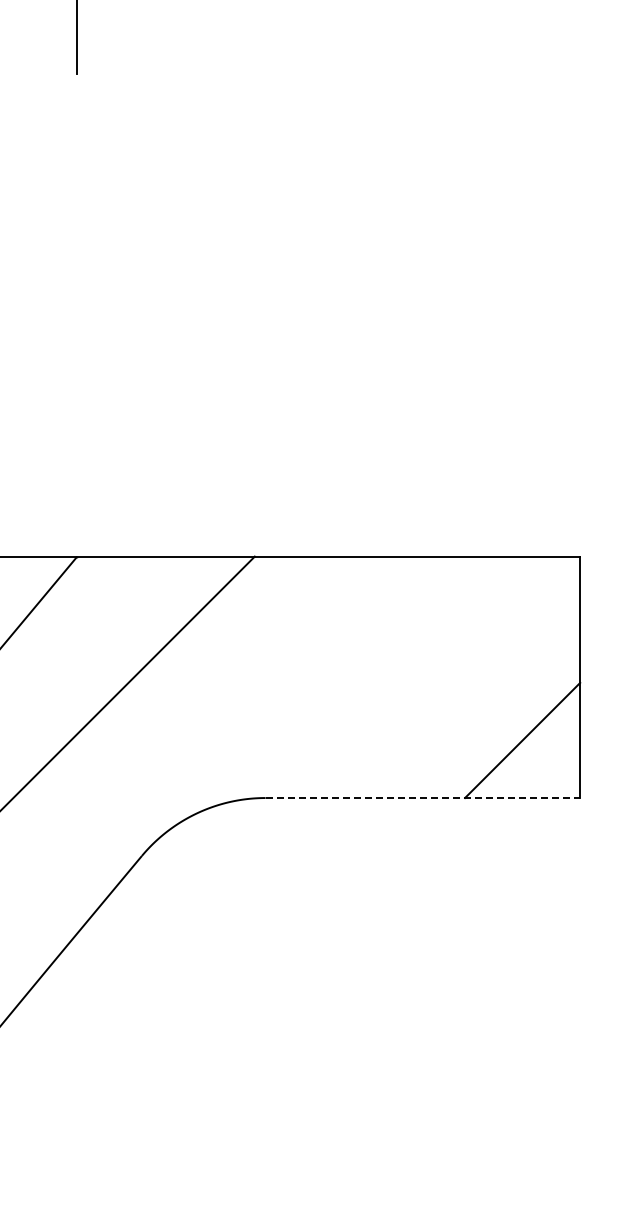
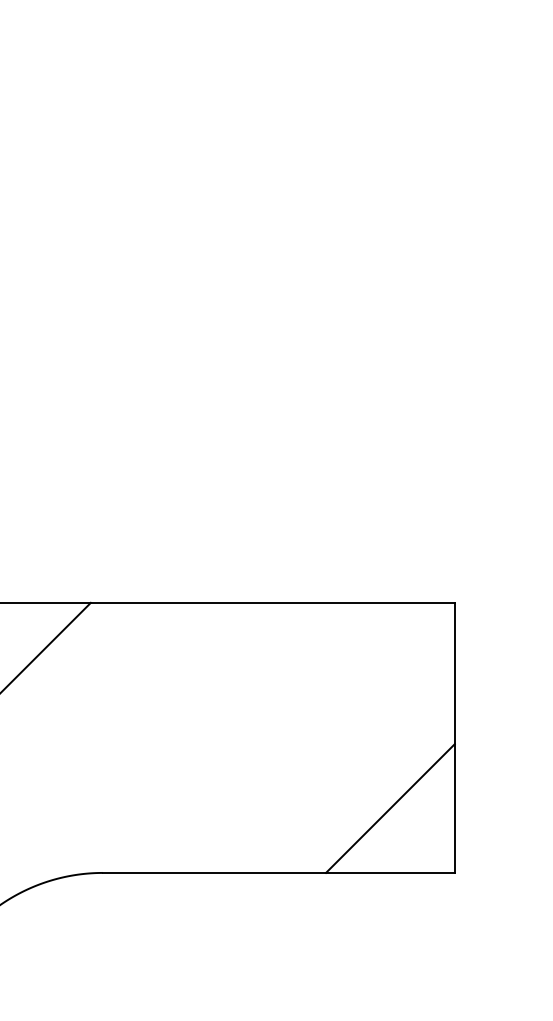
line: (423, 798) -> (279, 873), dashed -> solid

